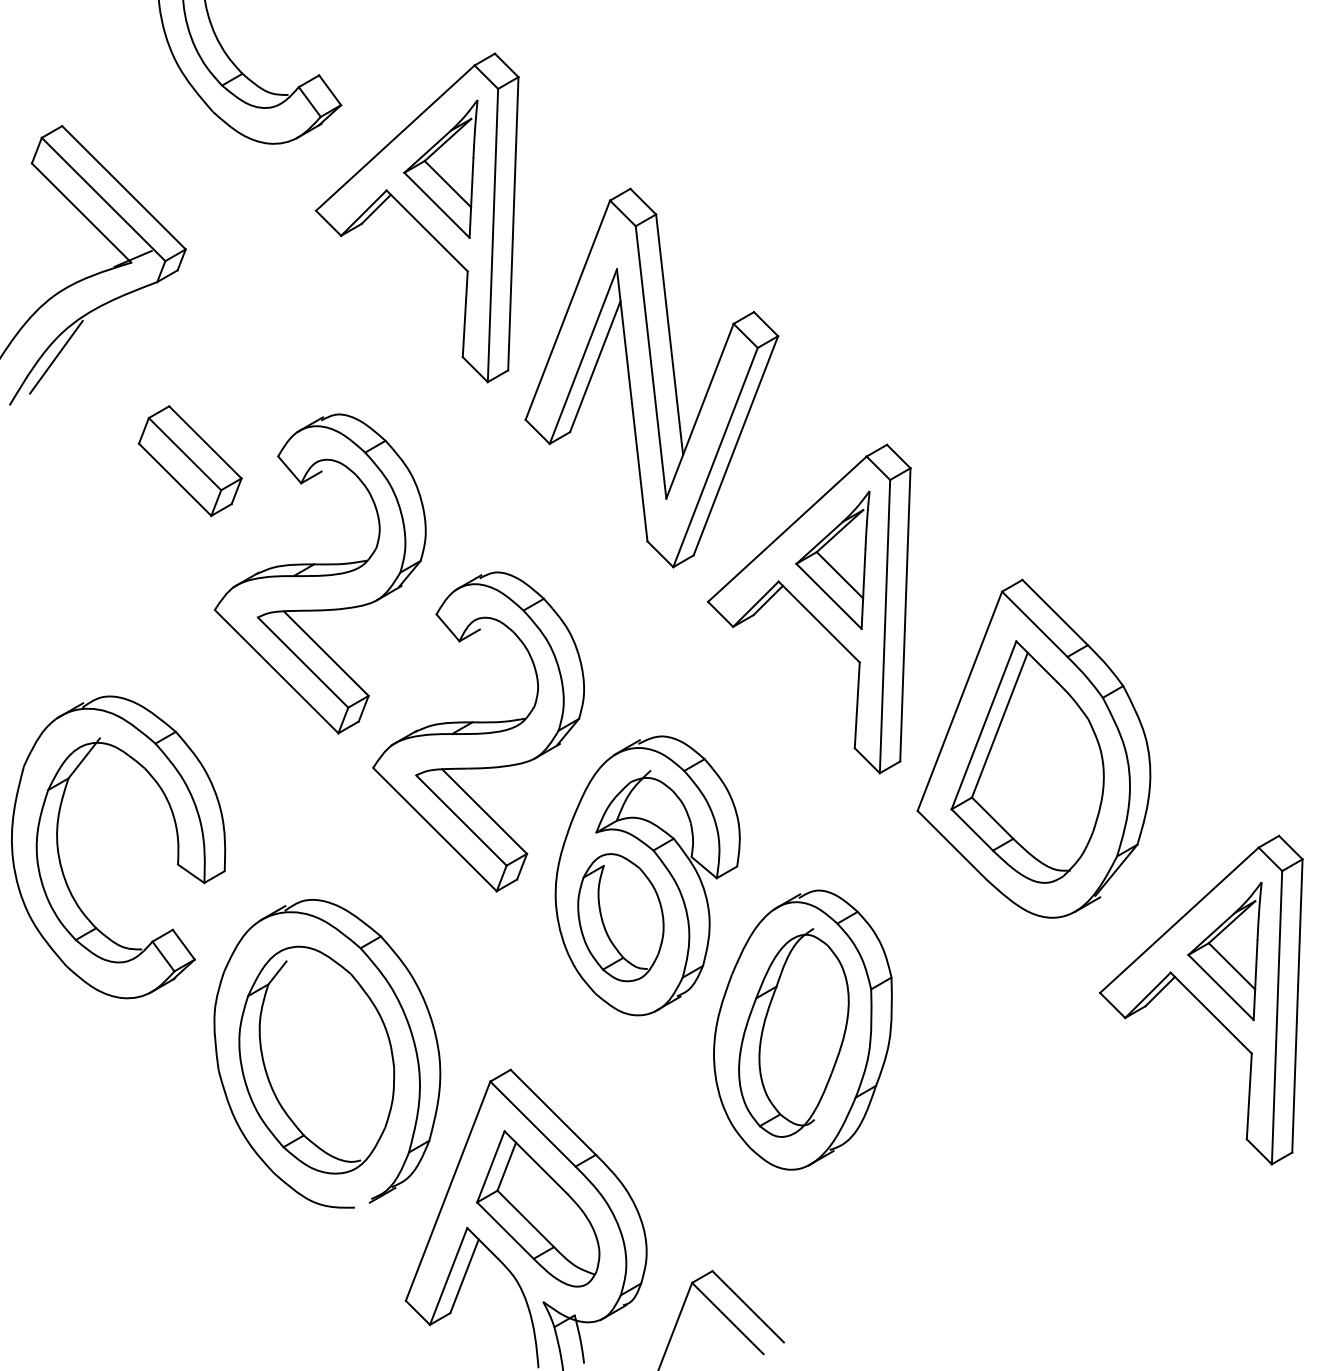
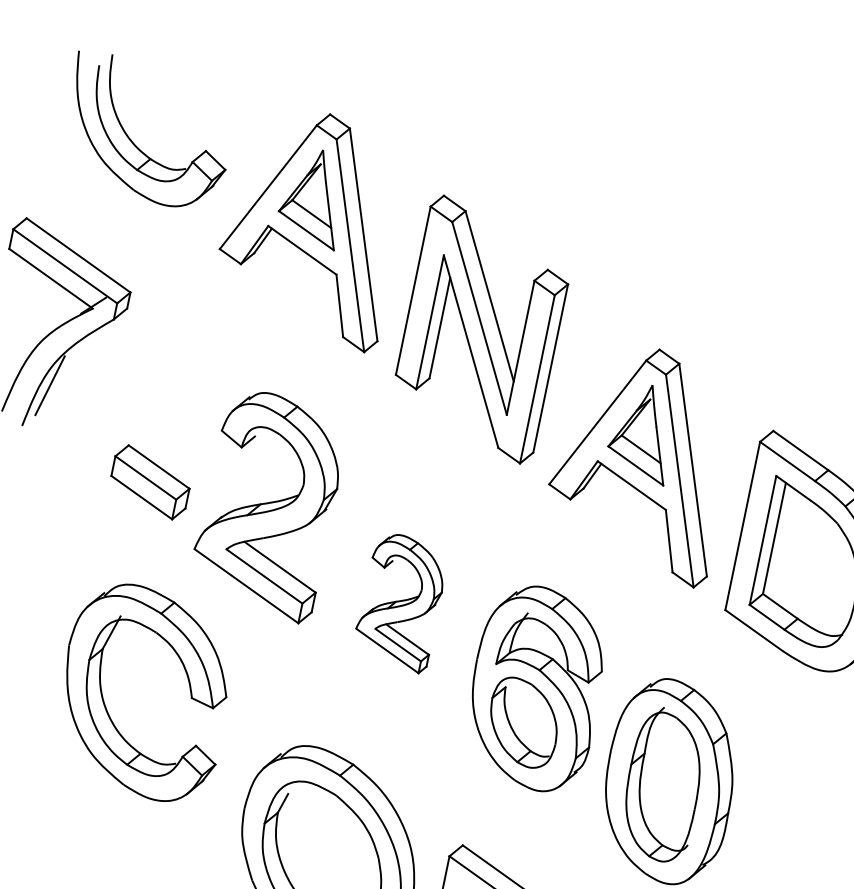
part: (189, 460) -> (149, 482), moved
part: (478, 731) -> (399, 605), size x0.6
part: (60, 857) -> (106, 707), moved

